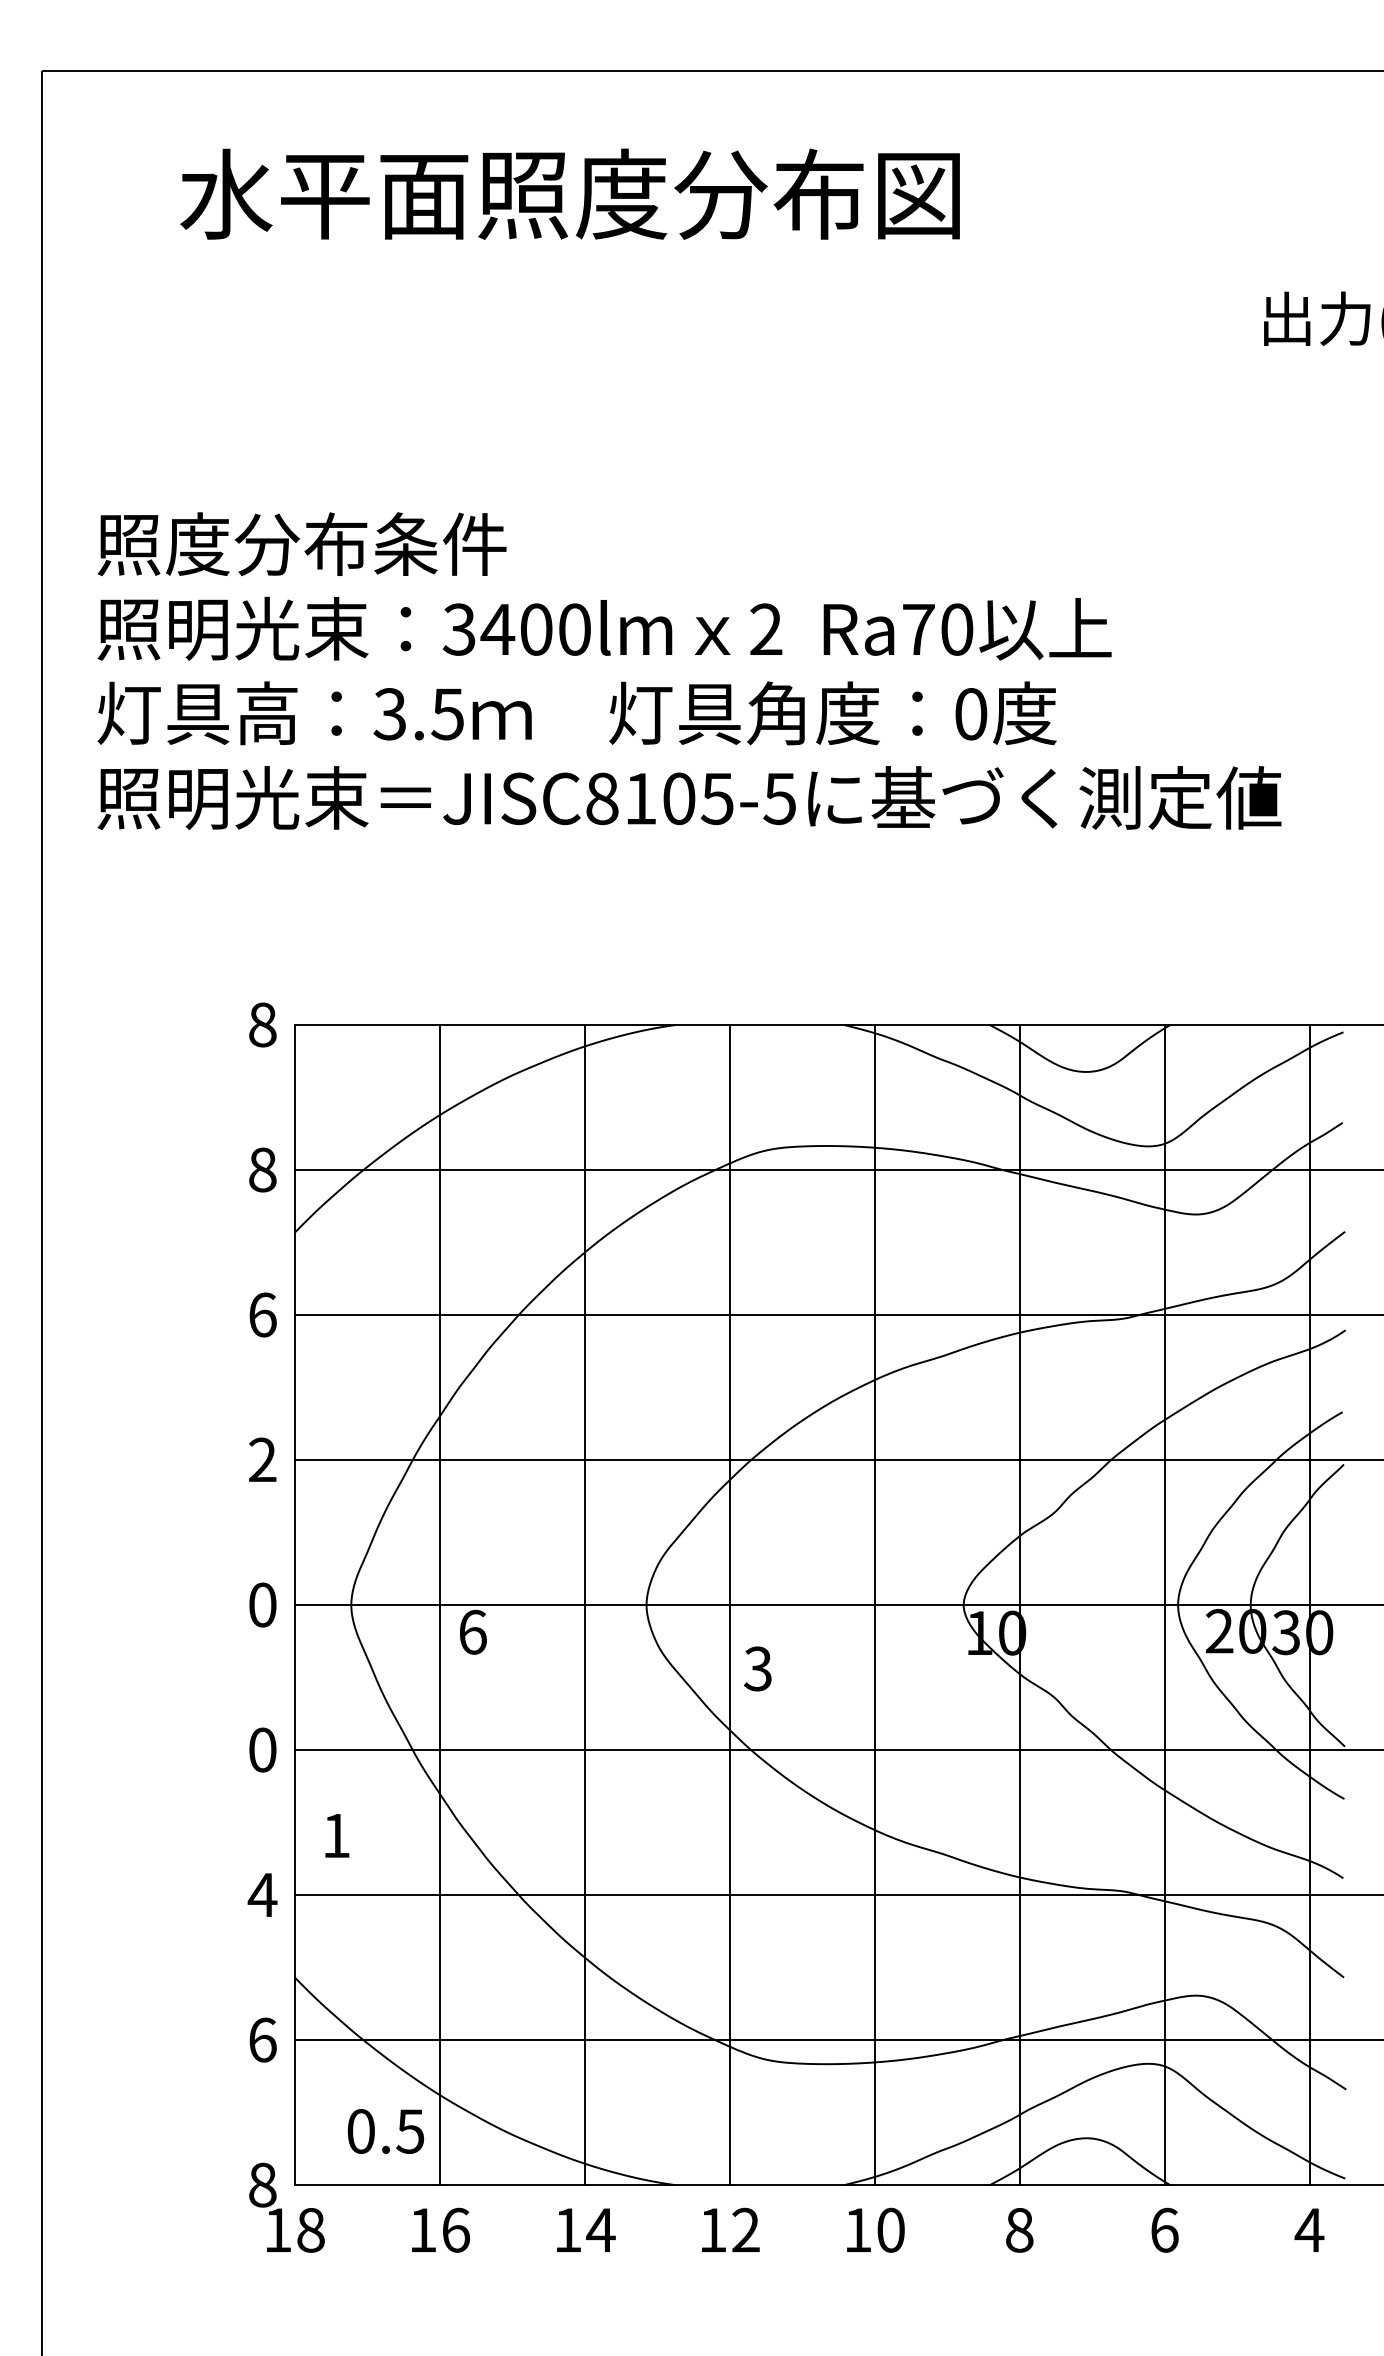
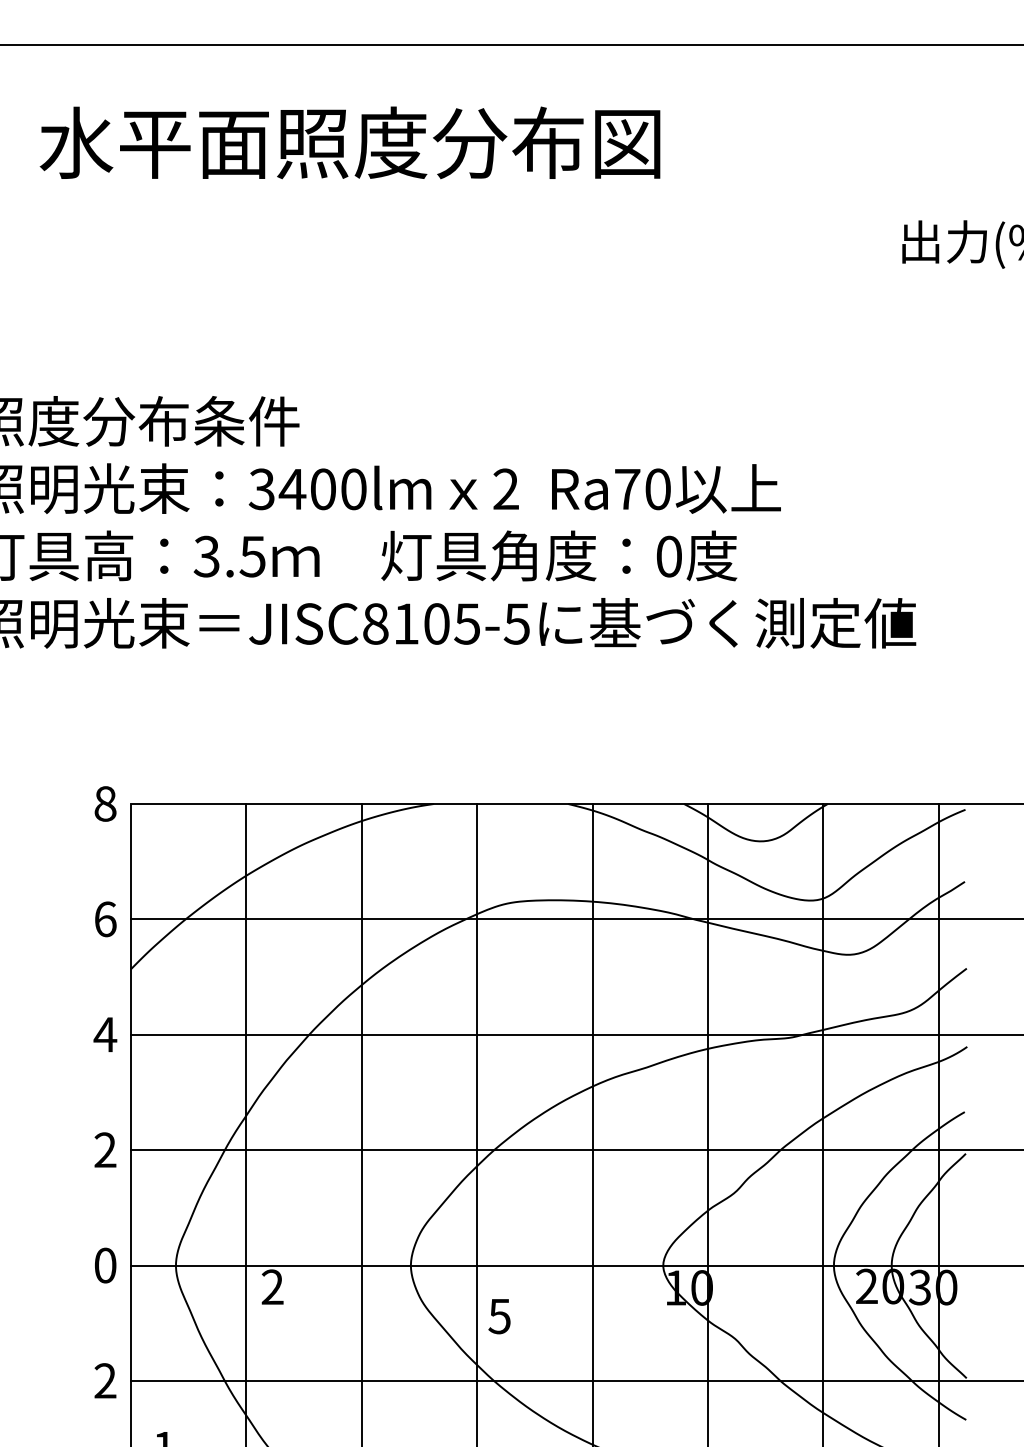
text: (262, 1169) -> (105, 918), 8 -> 6
text: (262, 1314) -> (105, 1034), 6 -> 4
text: (472, 1631) -> (272, 1286), 6 -> 2
text: (757, 1668) -> (499, 1316), 3 -> 5
text: (262, 1749) -> (105, 1380), 0 -> 2

